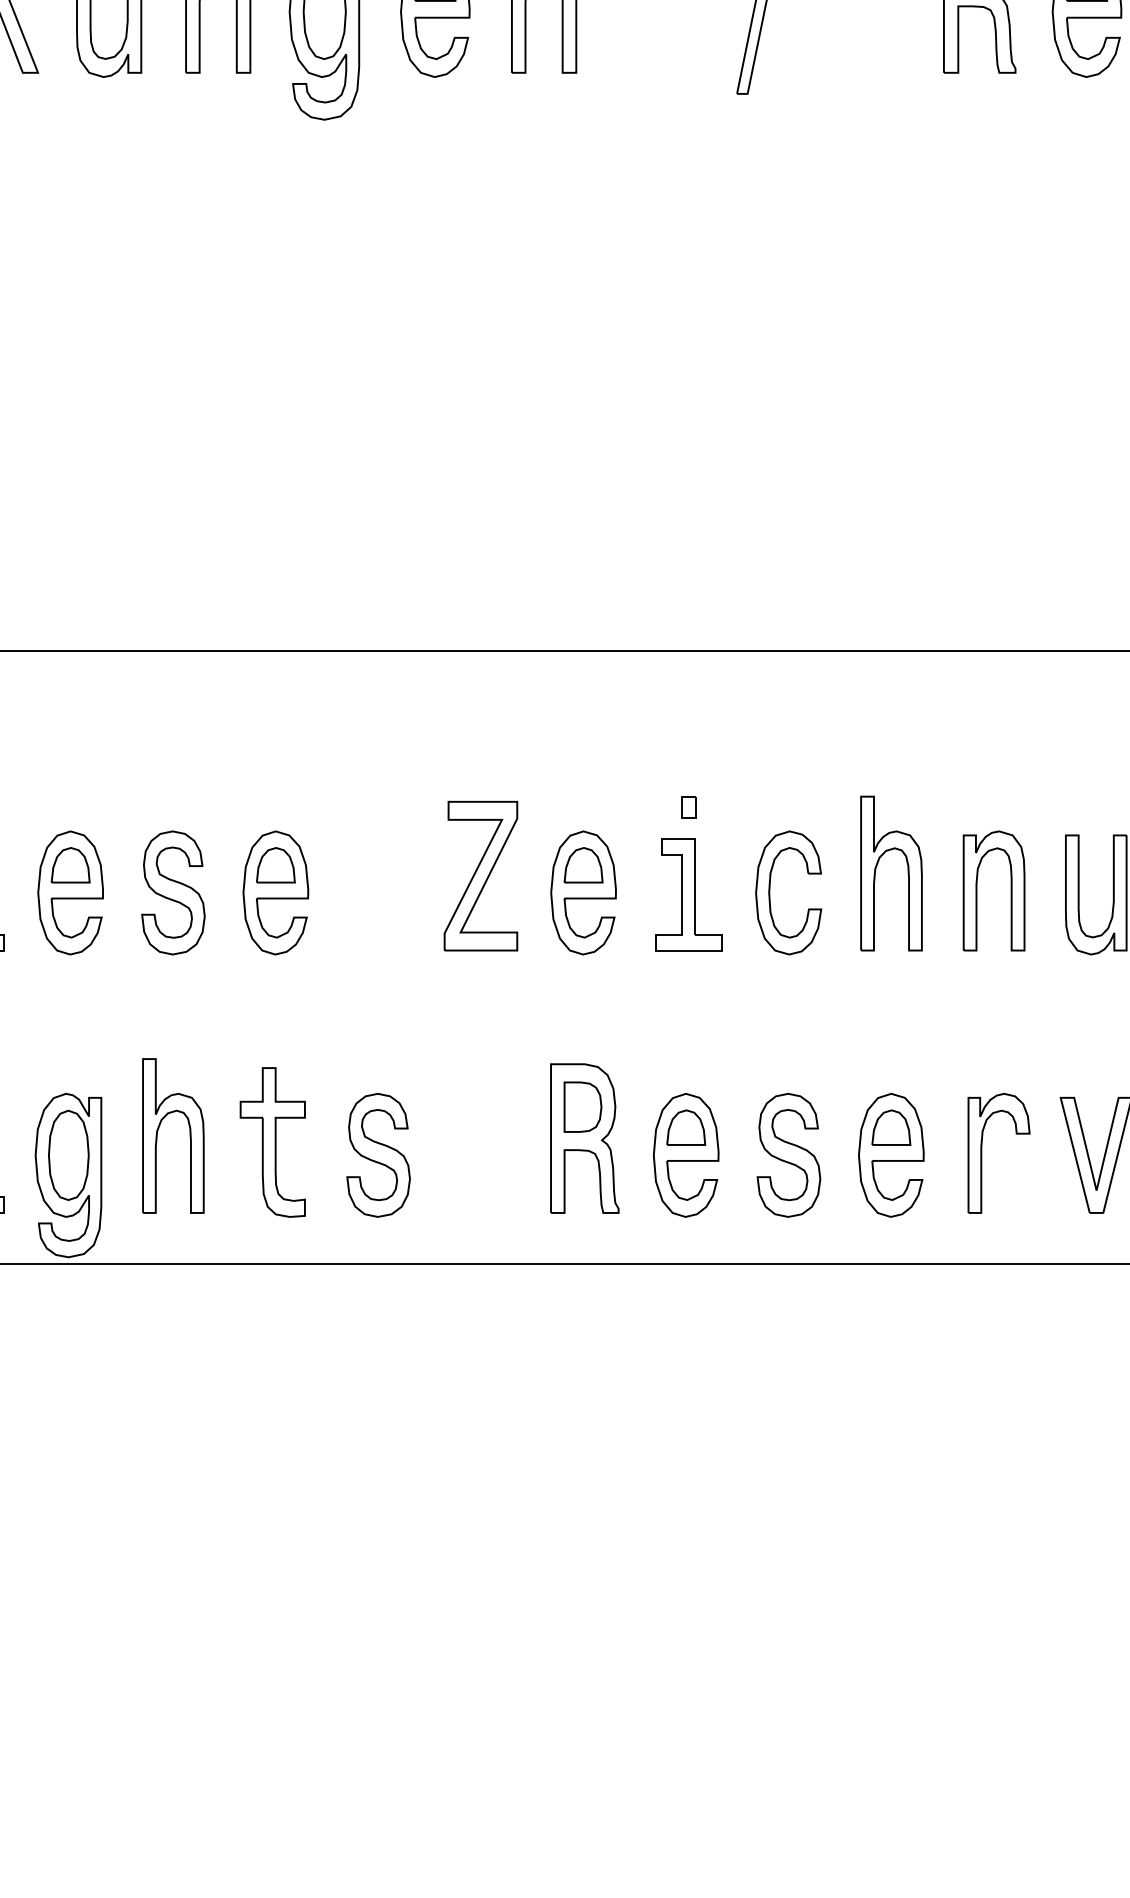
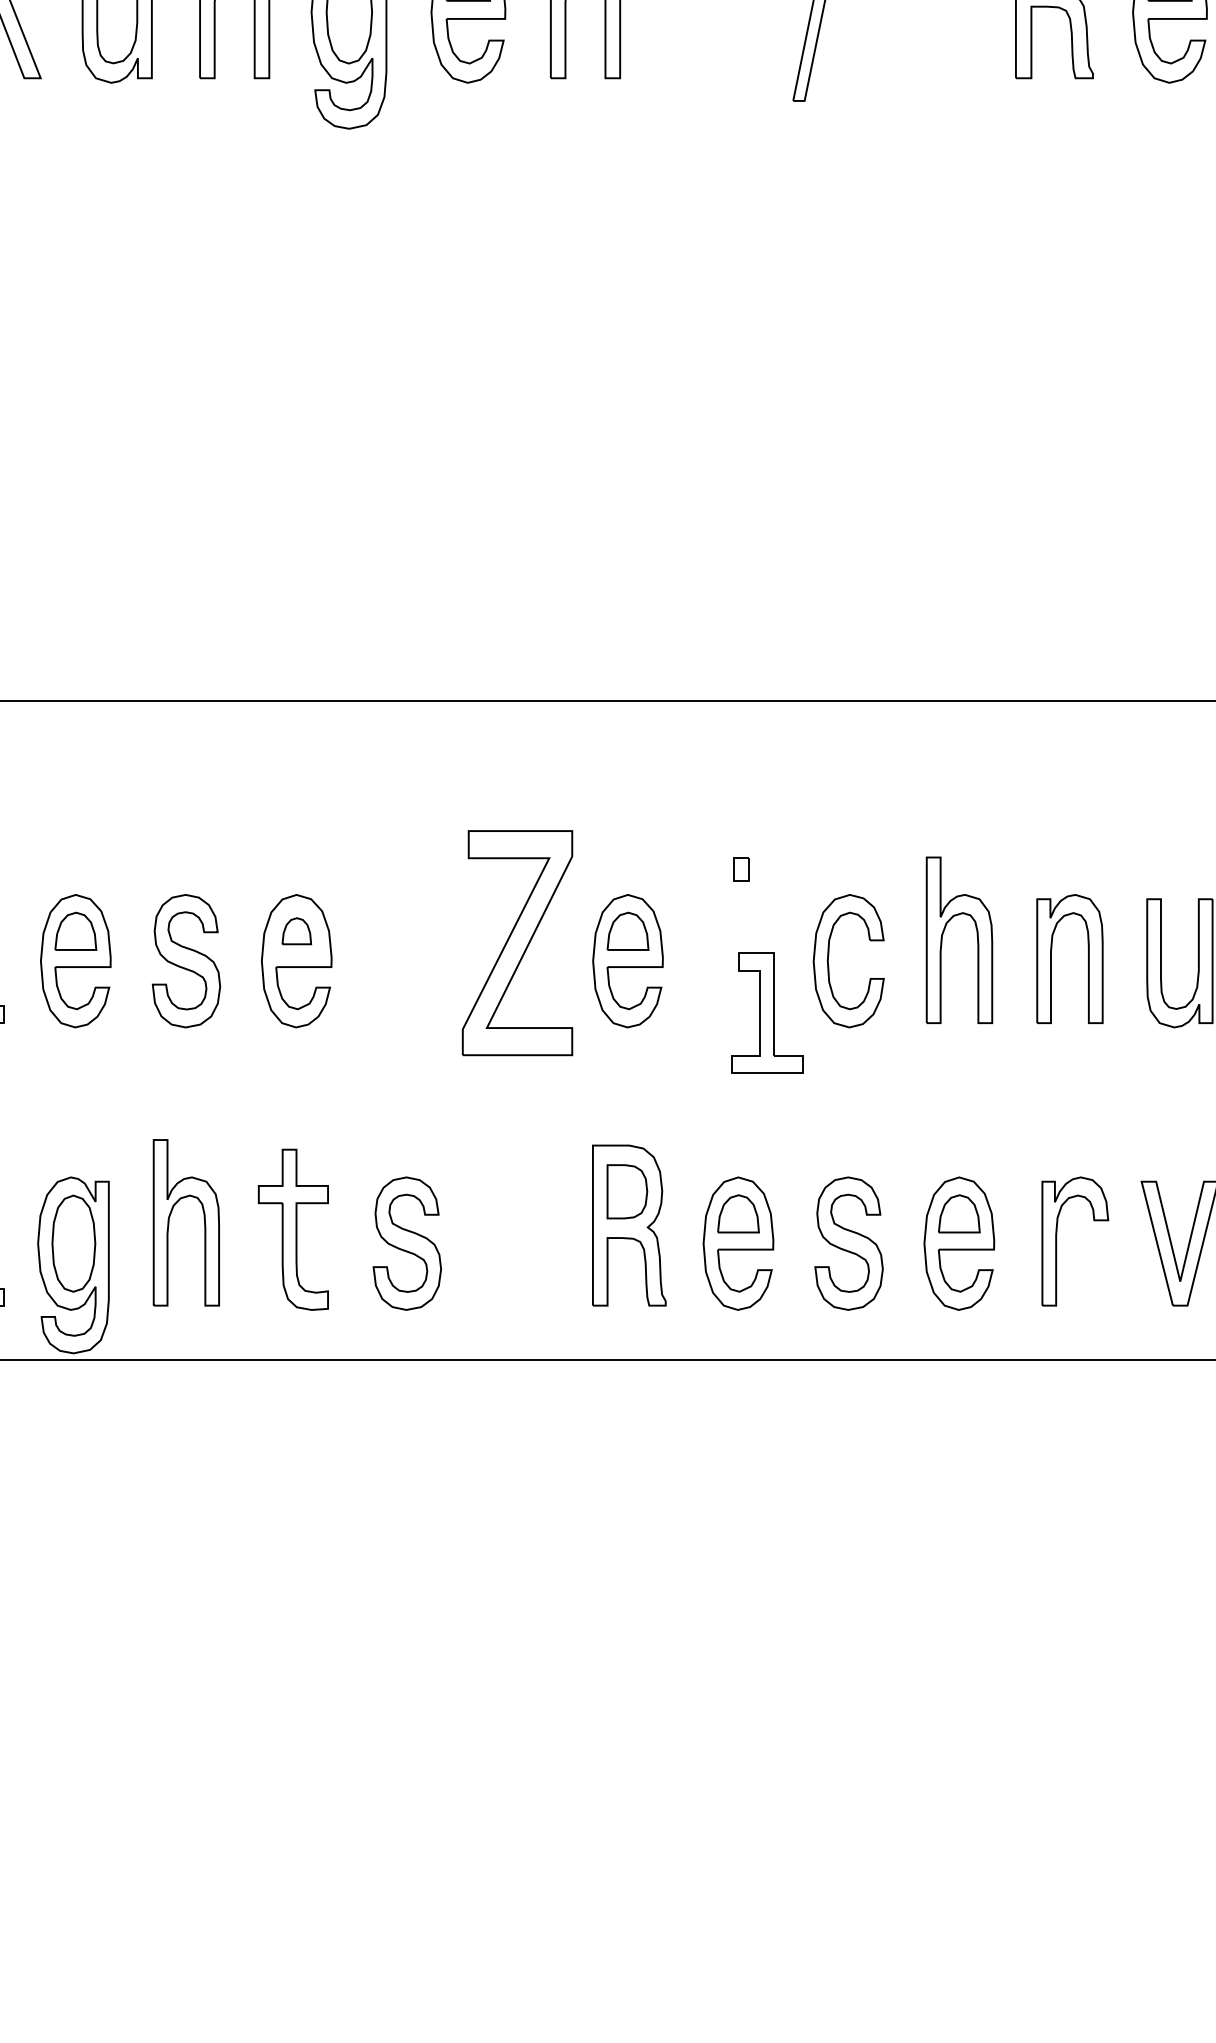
part: (275, 864) -> (296, 930), size x0.7
part: (480, 875) -> (517, 942), size x1.4
part: (689, 894) -> (767, 1012), moved

